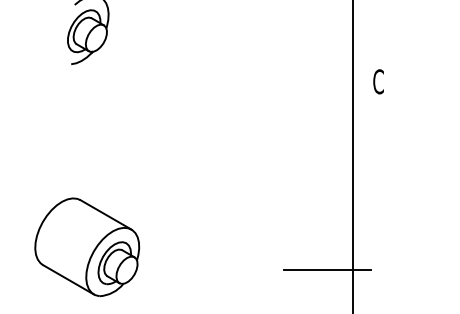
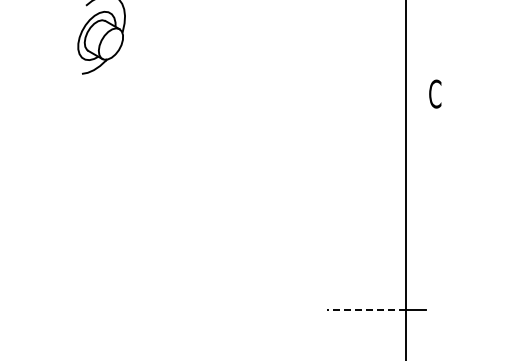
part: (86, 247) -> (99, 284), removed
line: (318, 270) -> (366, 310), solid -> dashed

